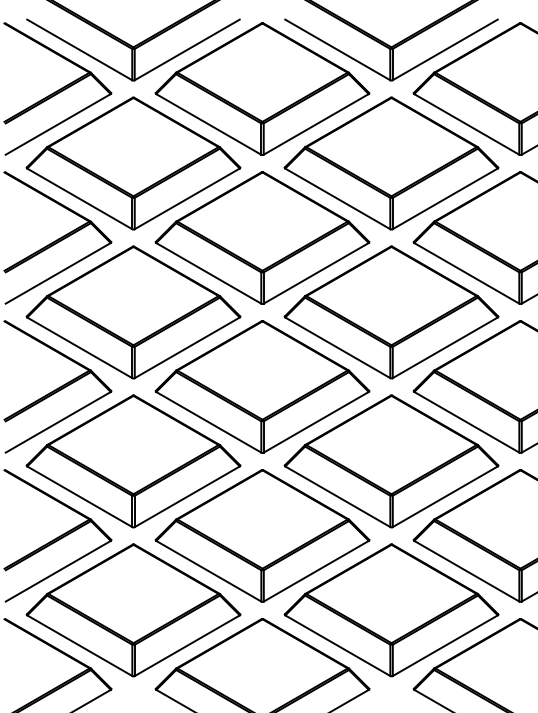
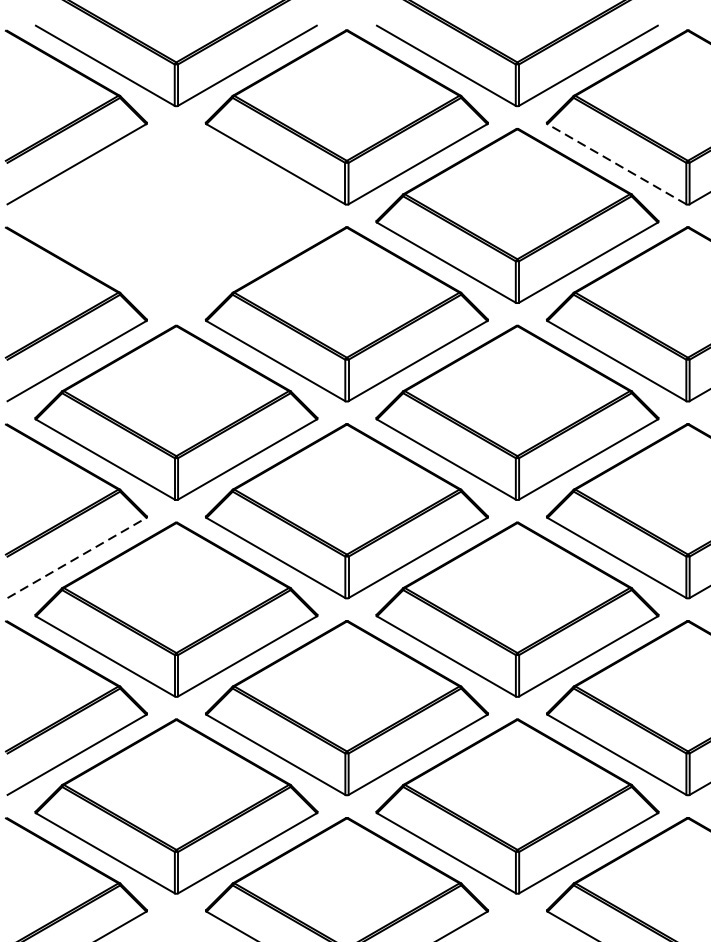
line: (466, 124) -> (616, 164), solid -> dashed
part: (133, 163) -> (176, 215), removed
line: (58, 422) -> (77, 558), solid -> dashed

